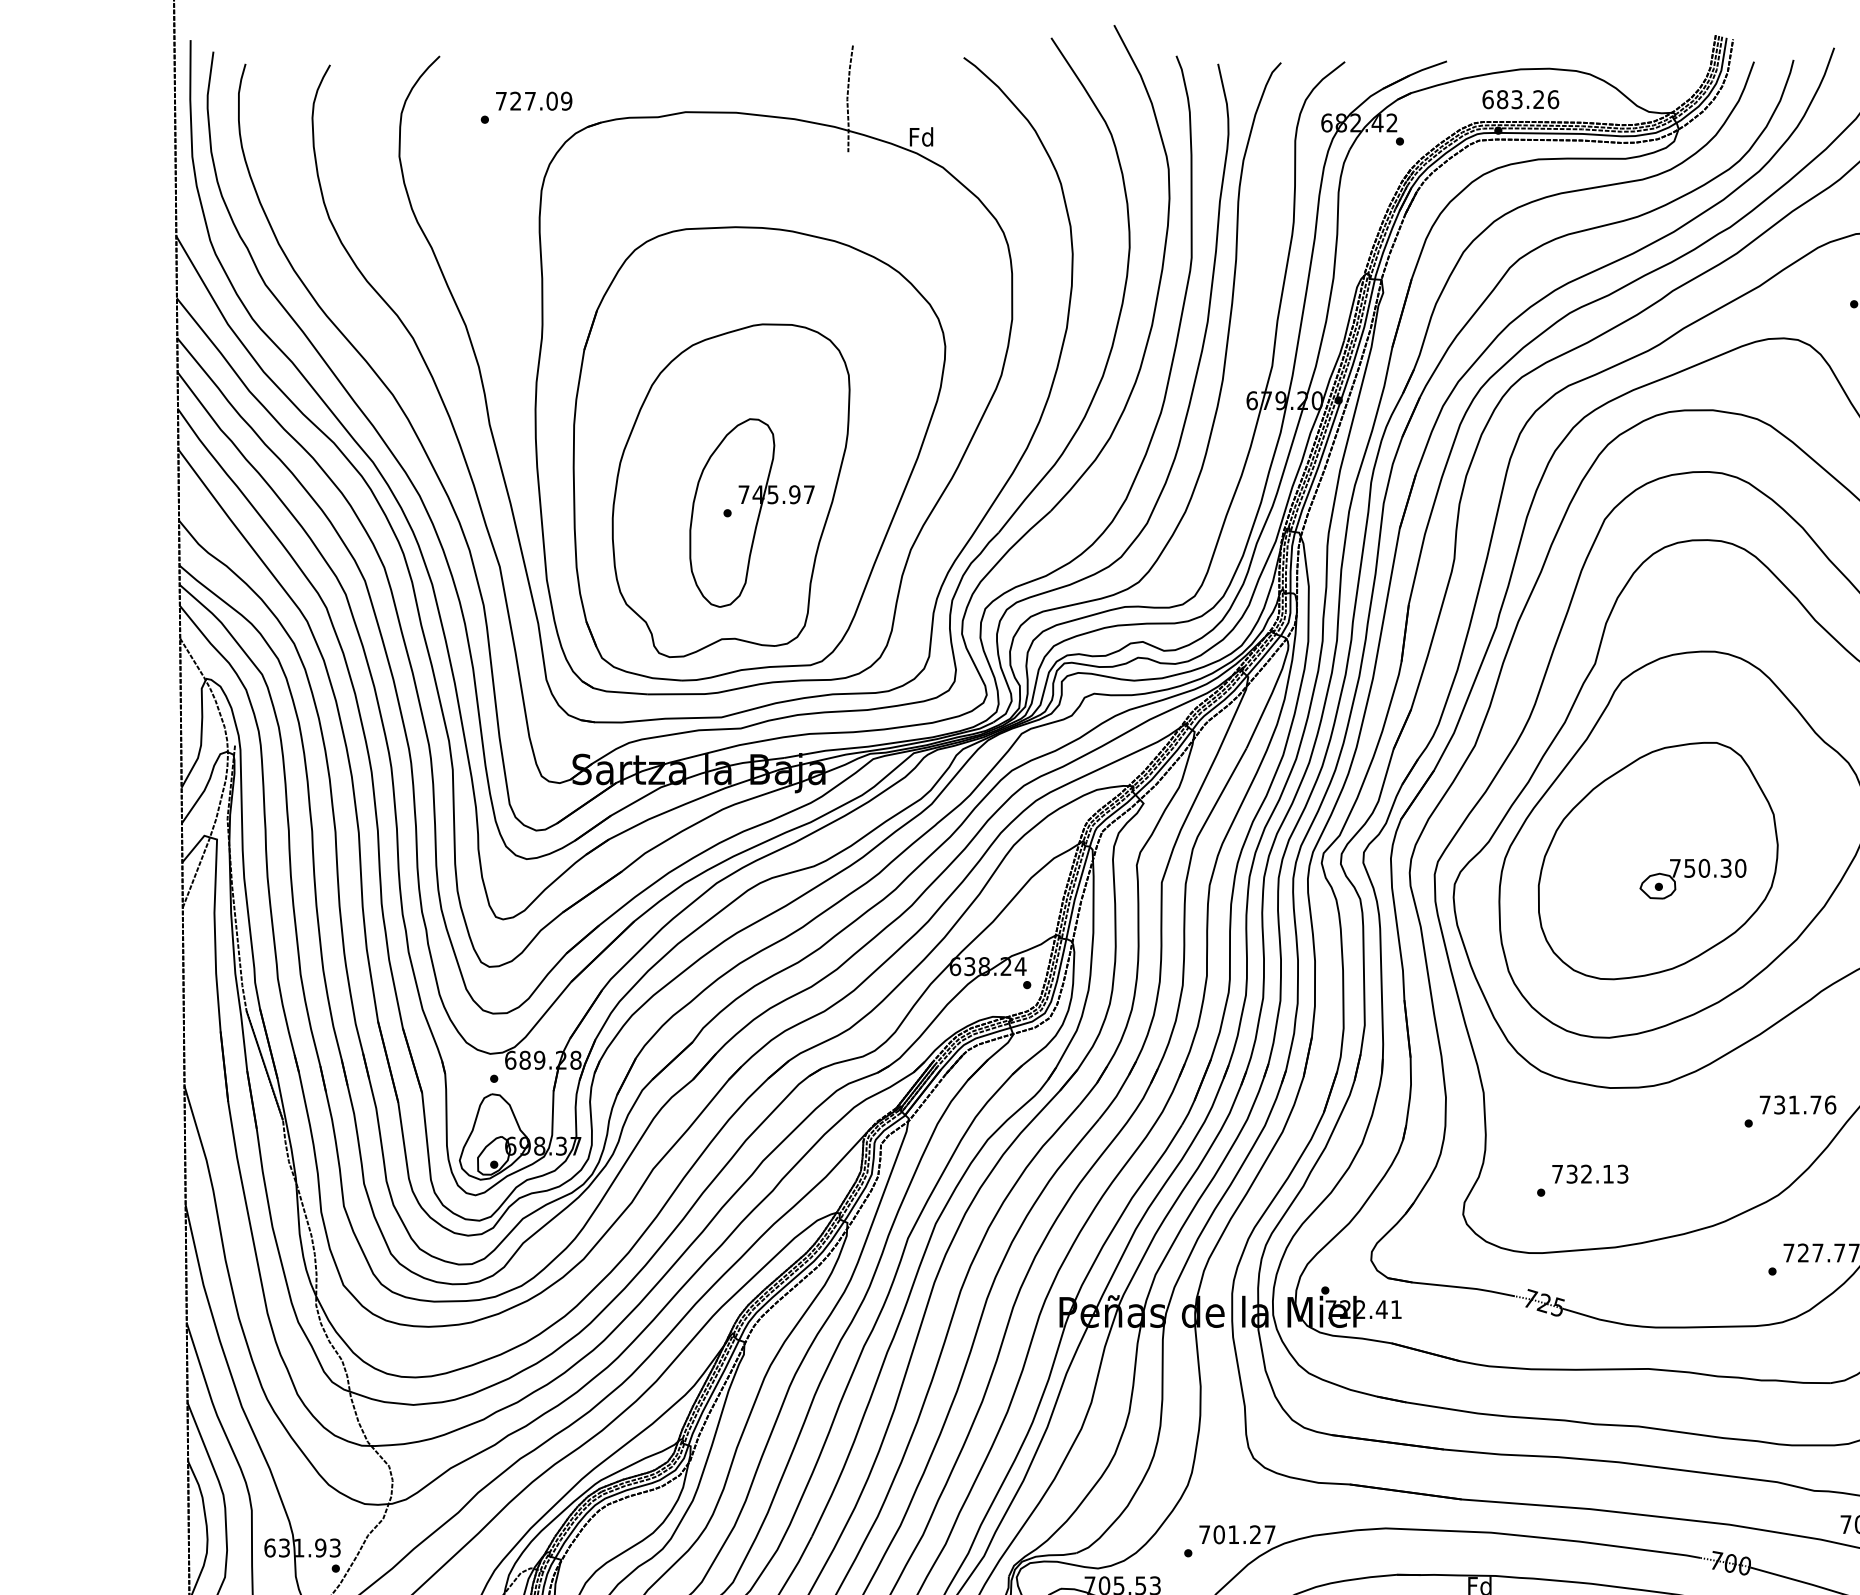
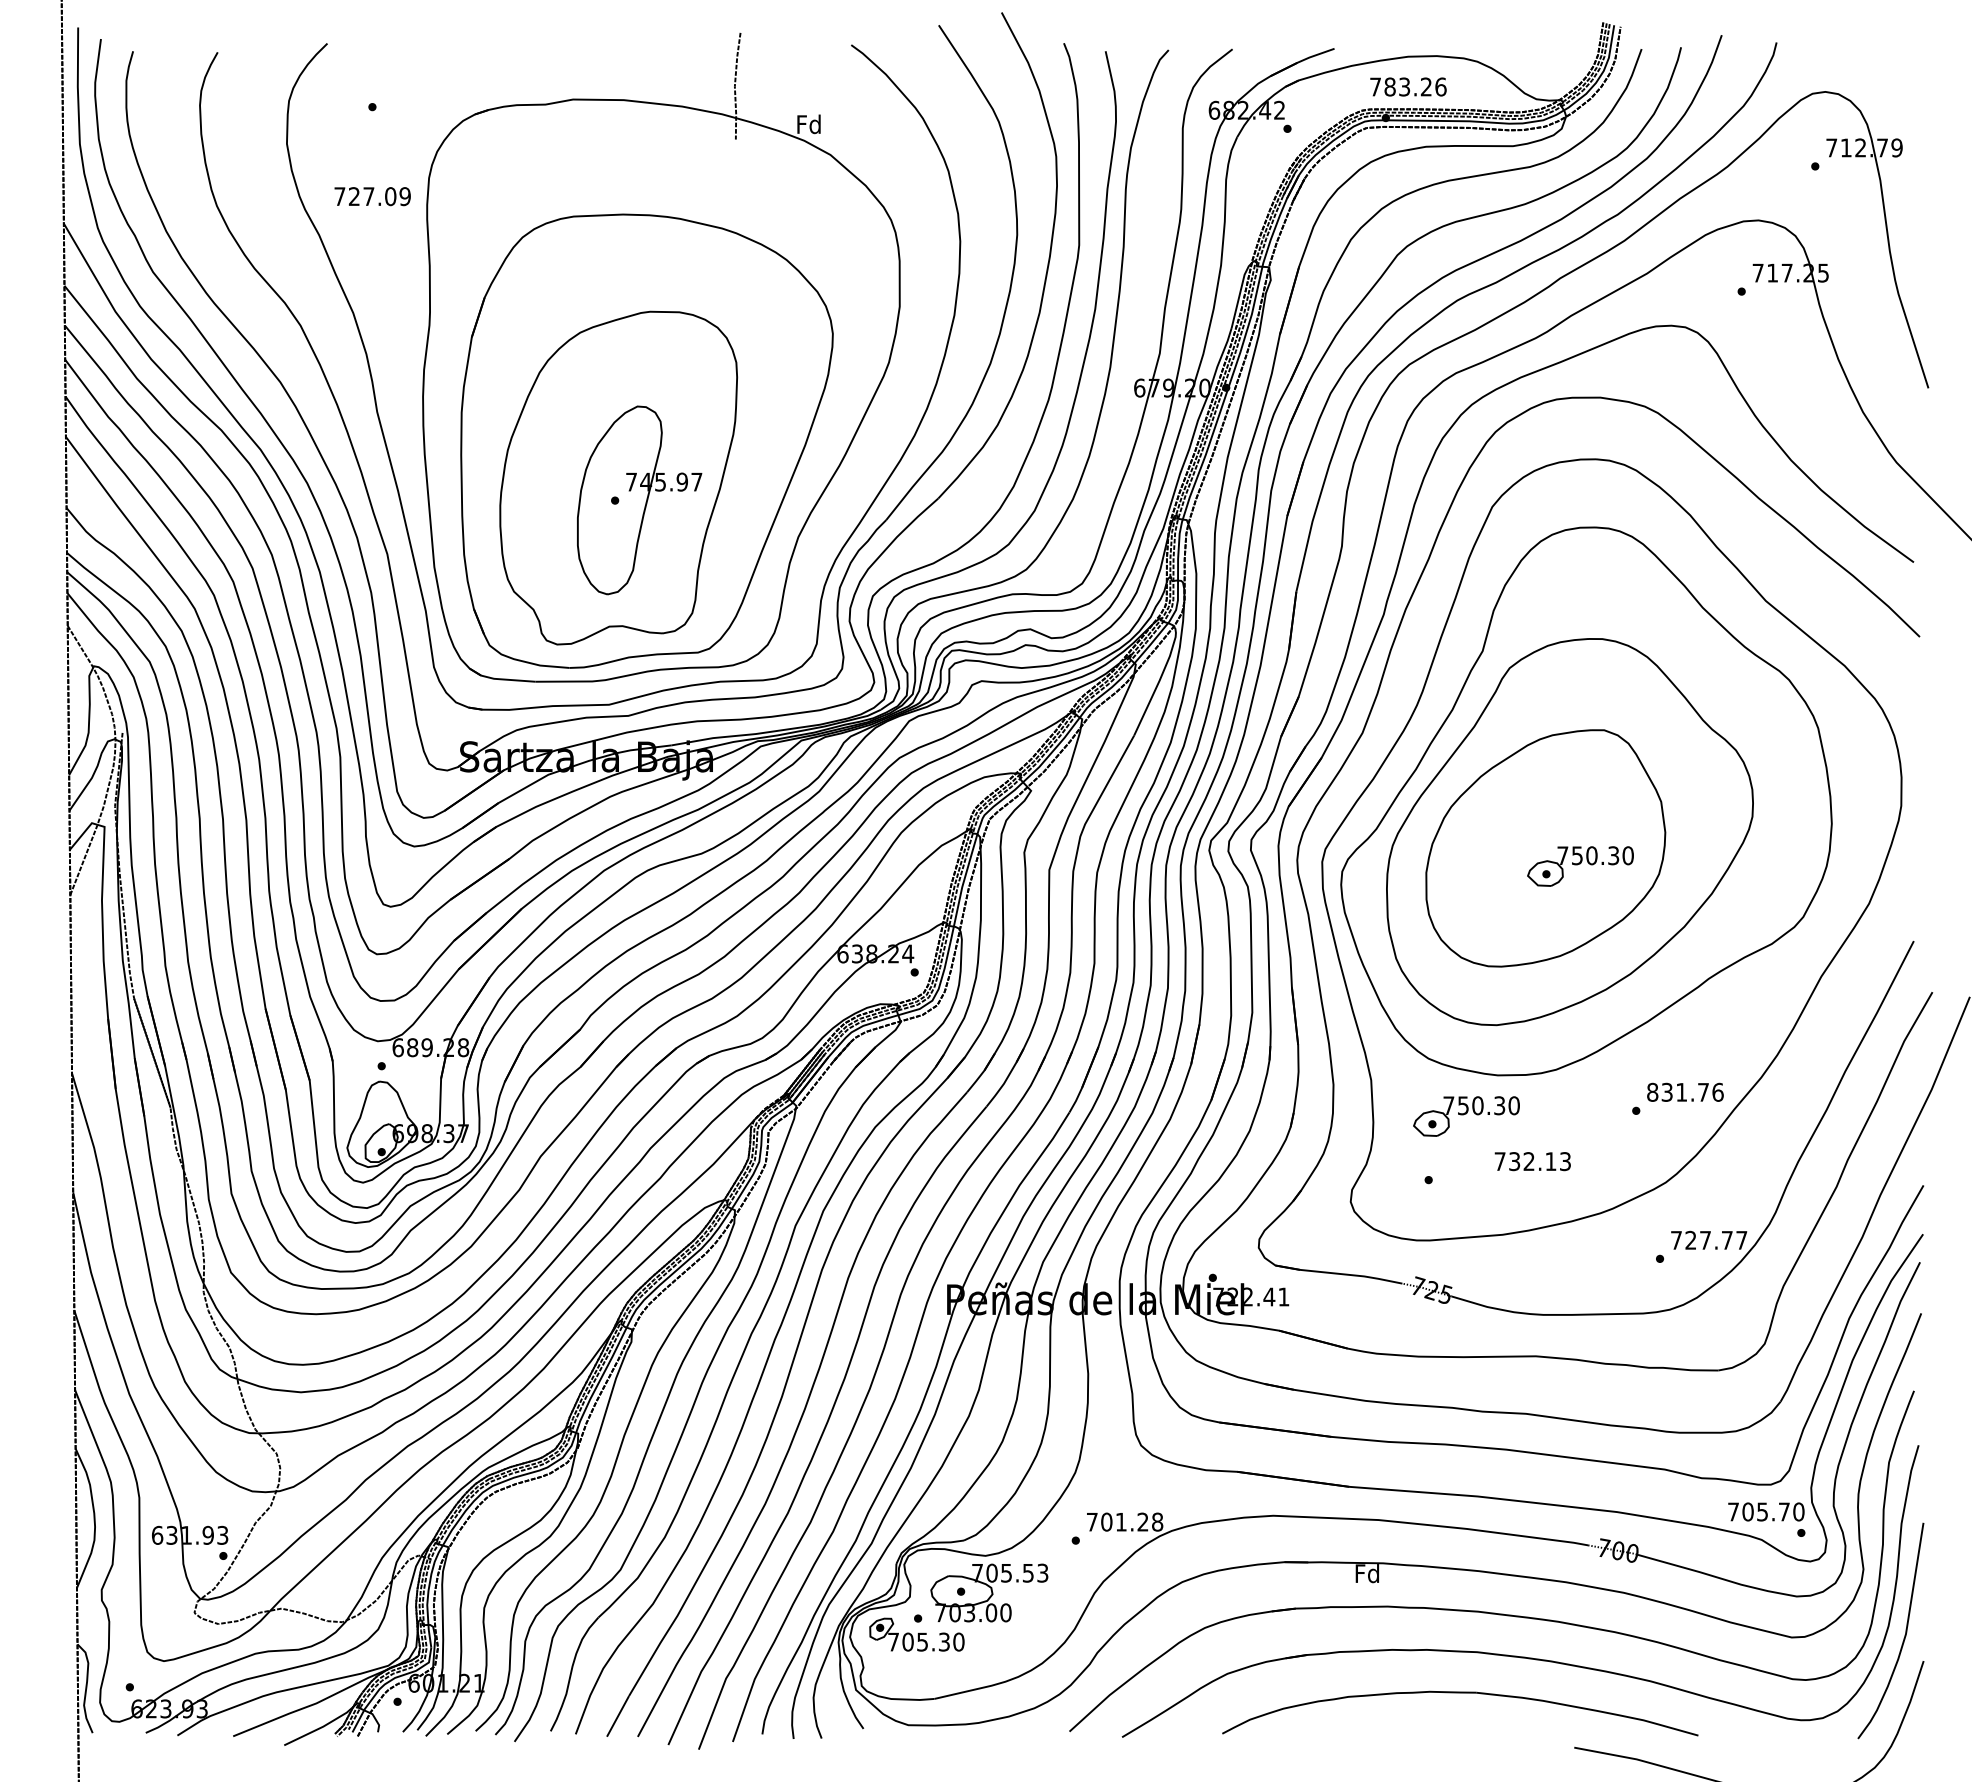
text: (1487, 99) -> (1375, 86), 683.26 -> 783.26
text: (533, 101) -> (372, 196), moved
text: (1764, 1104) -> (1652, 1091), 731.76 -> 831.76
part: (1578, 1129) -> (1466, 1116), added
text: (1589, 1174) -> (1532, 1161), moved
text: (1269, 1534) -> (1157, 1521), 701.27 -> 701.28

